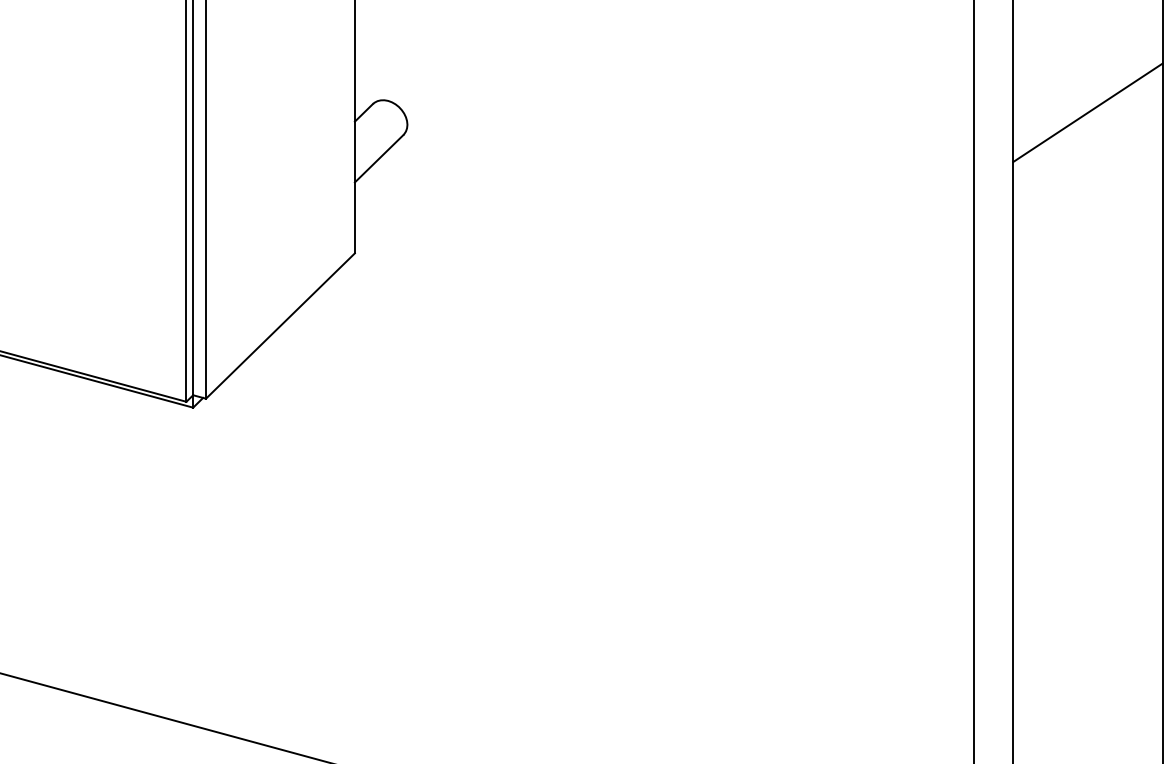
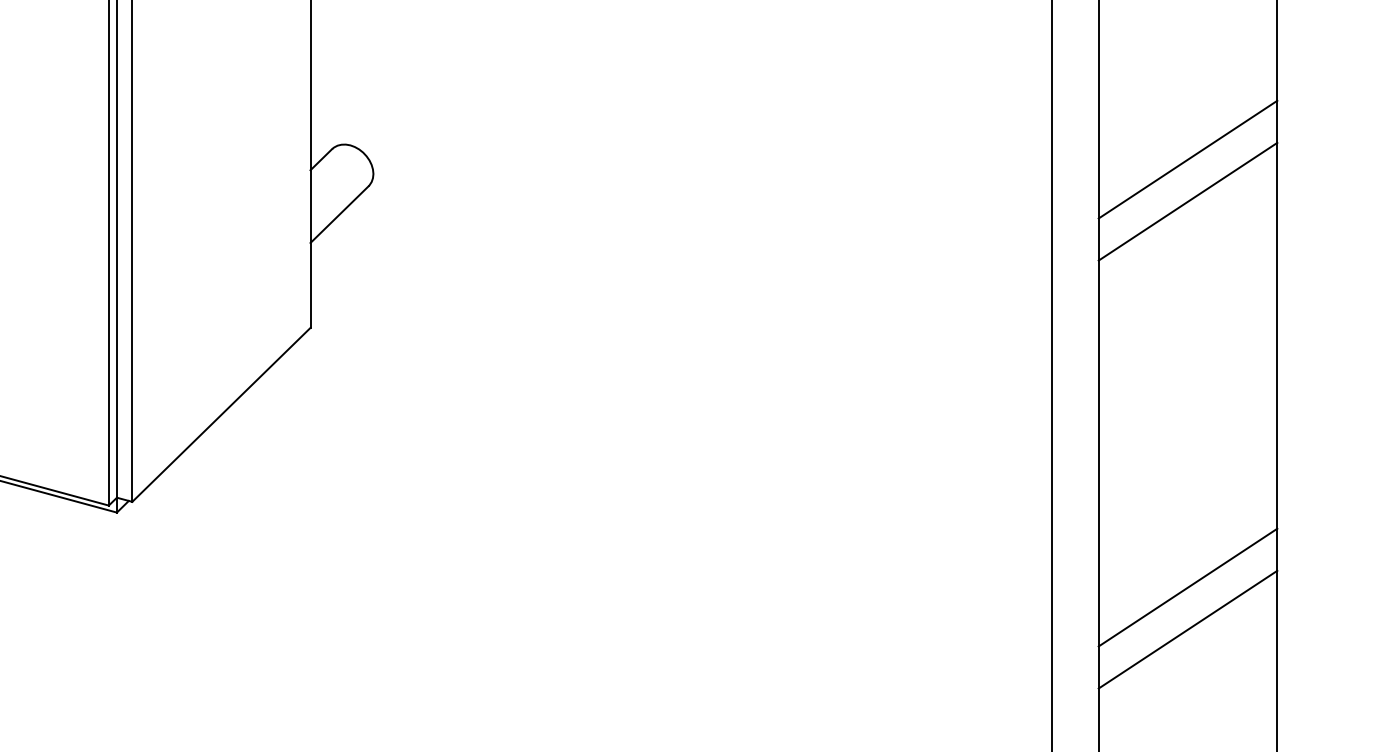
line: (1087, 147) -> (1187, 201), added
line: (1087, 470) -> (1187, 587), added
line: (1087, 505) -> (1187, 629), added

